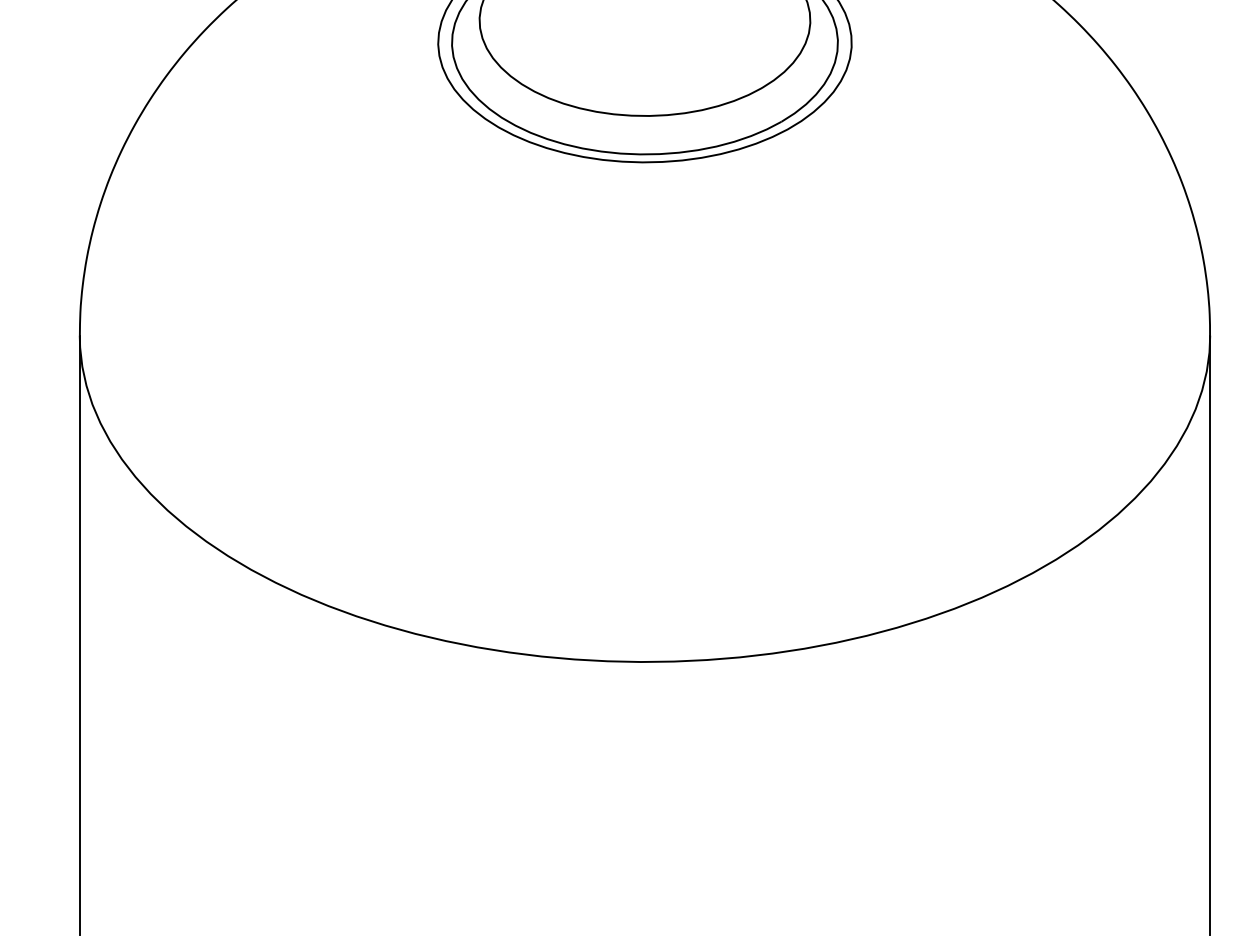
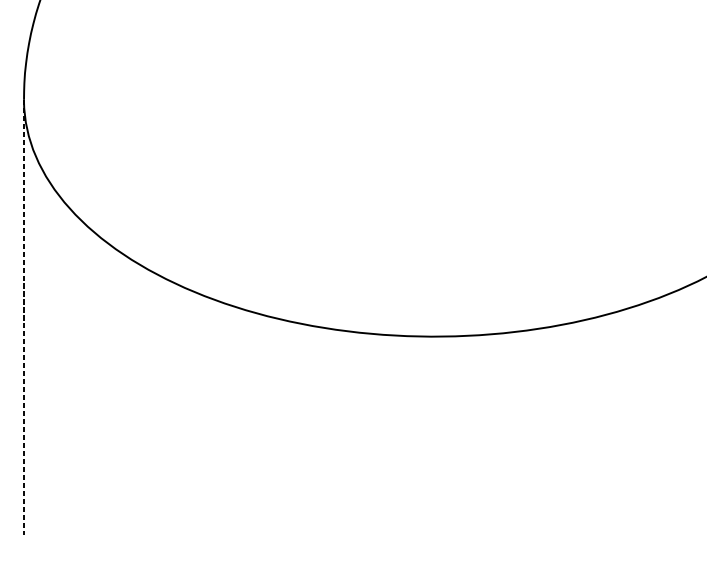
line: (79, 635) -> (23, 317), solid -> dashed

